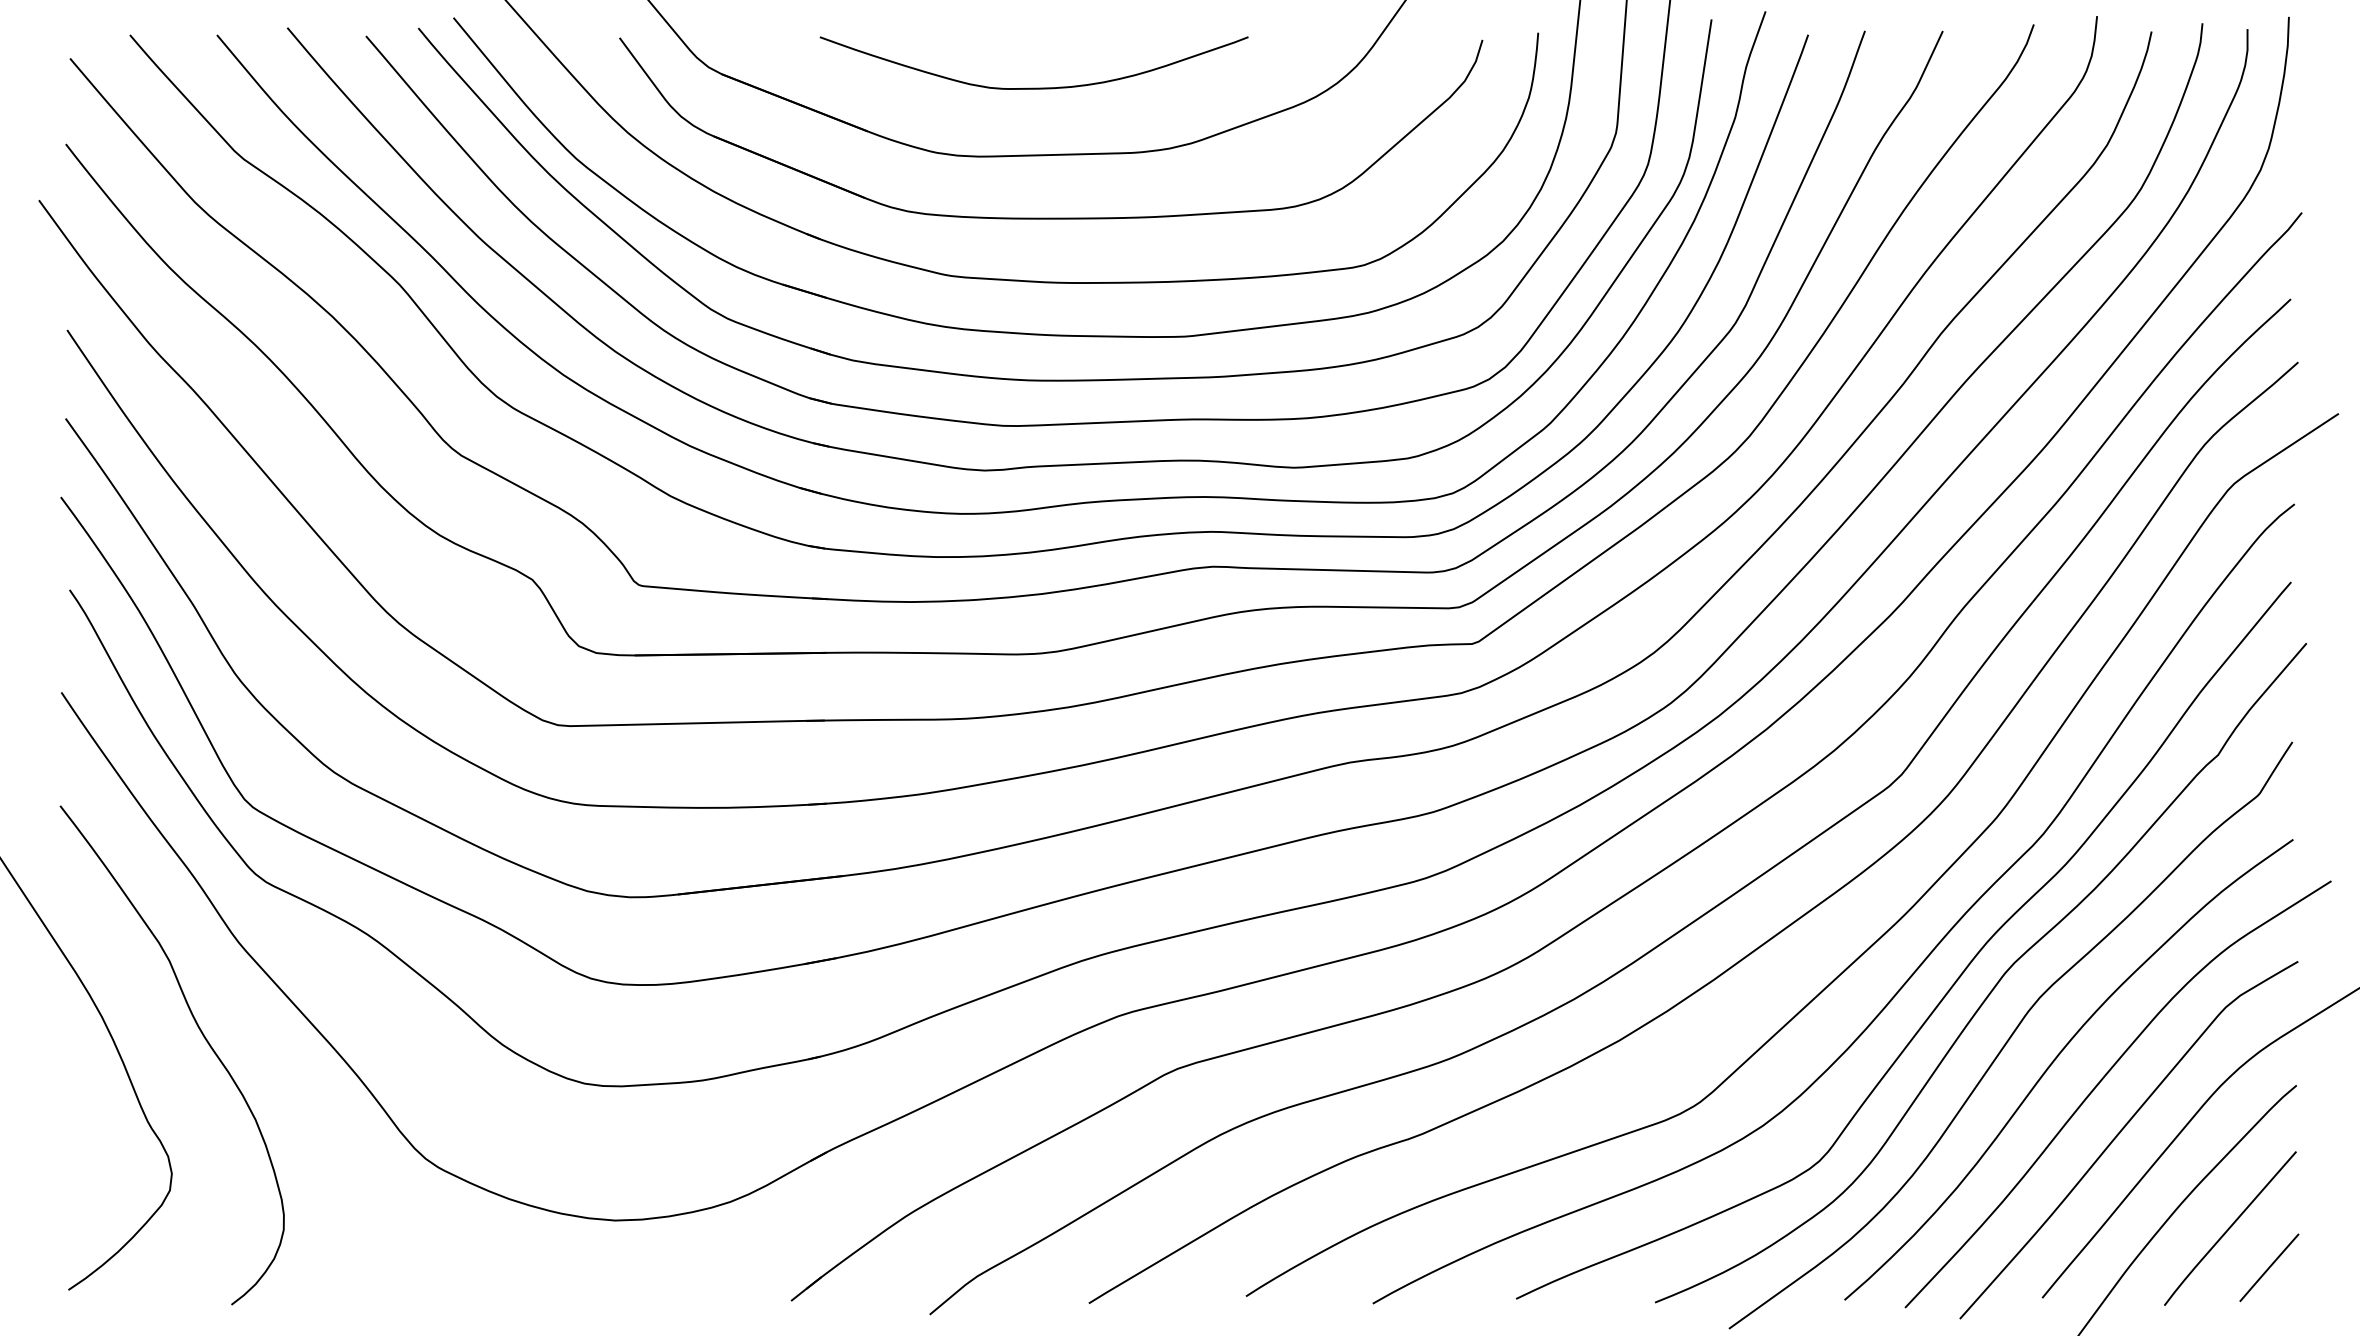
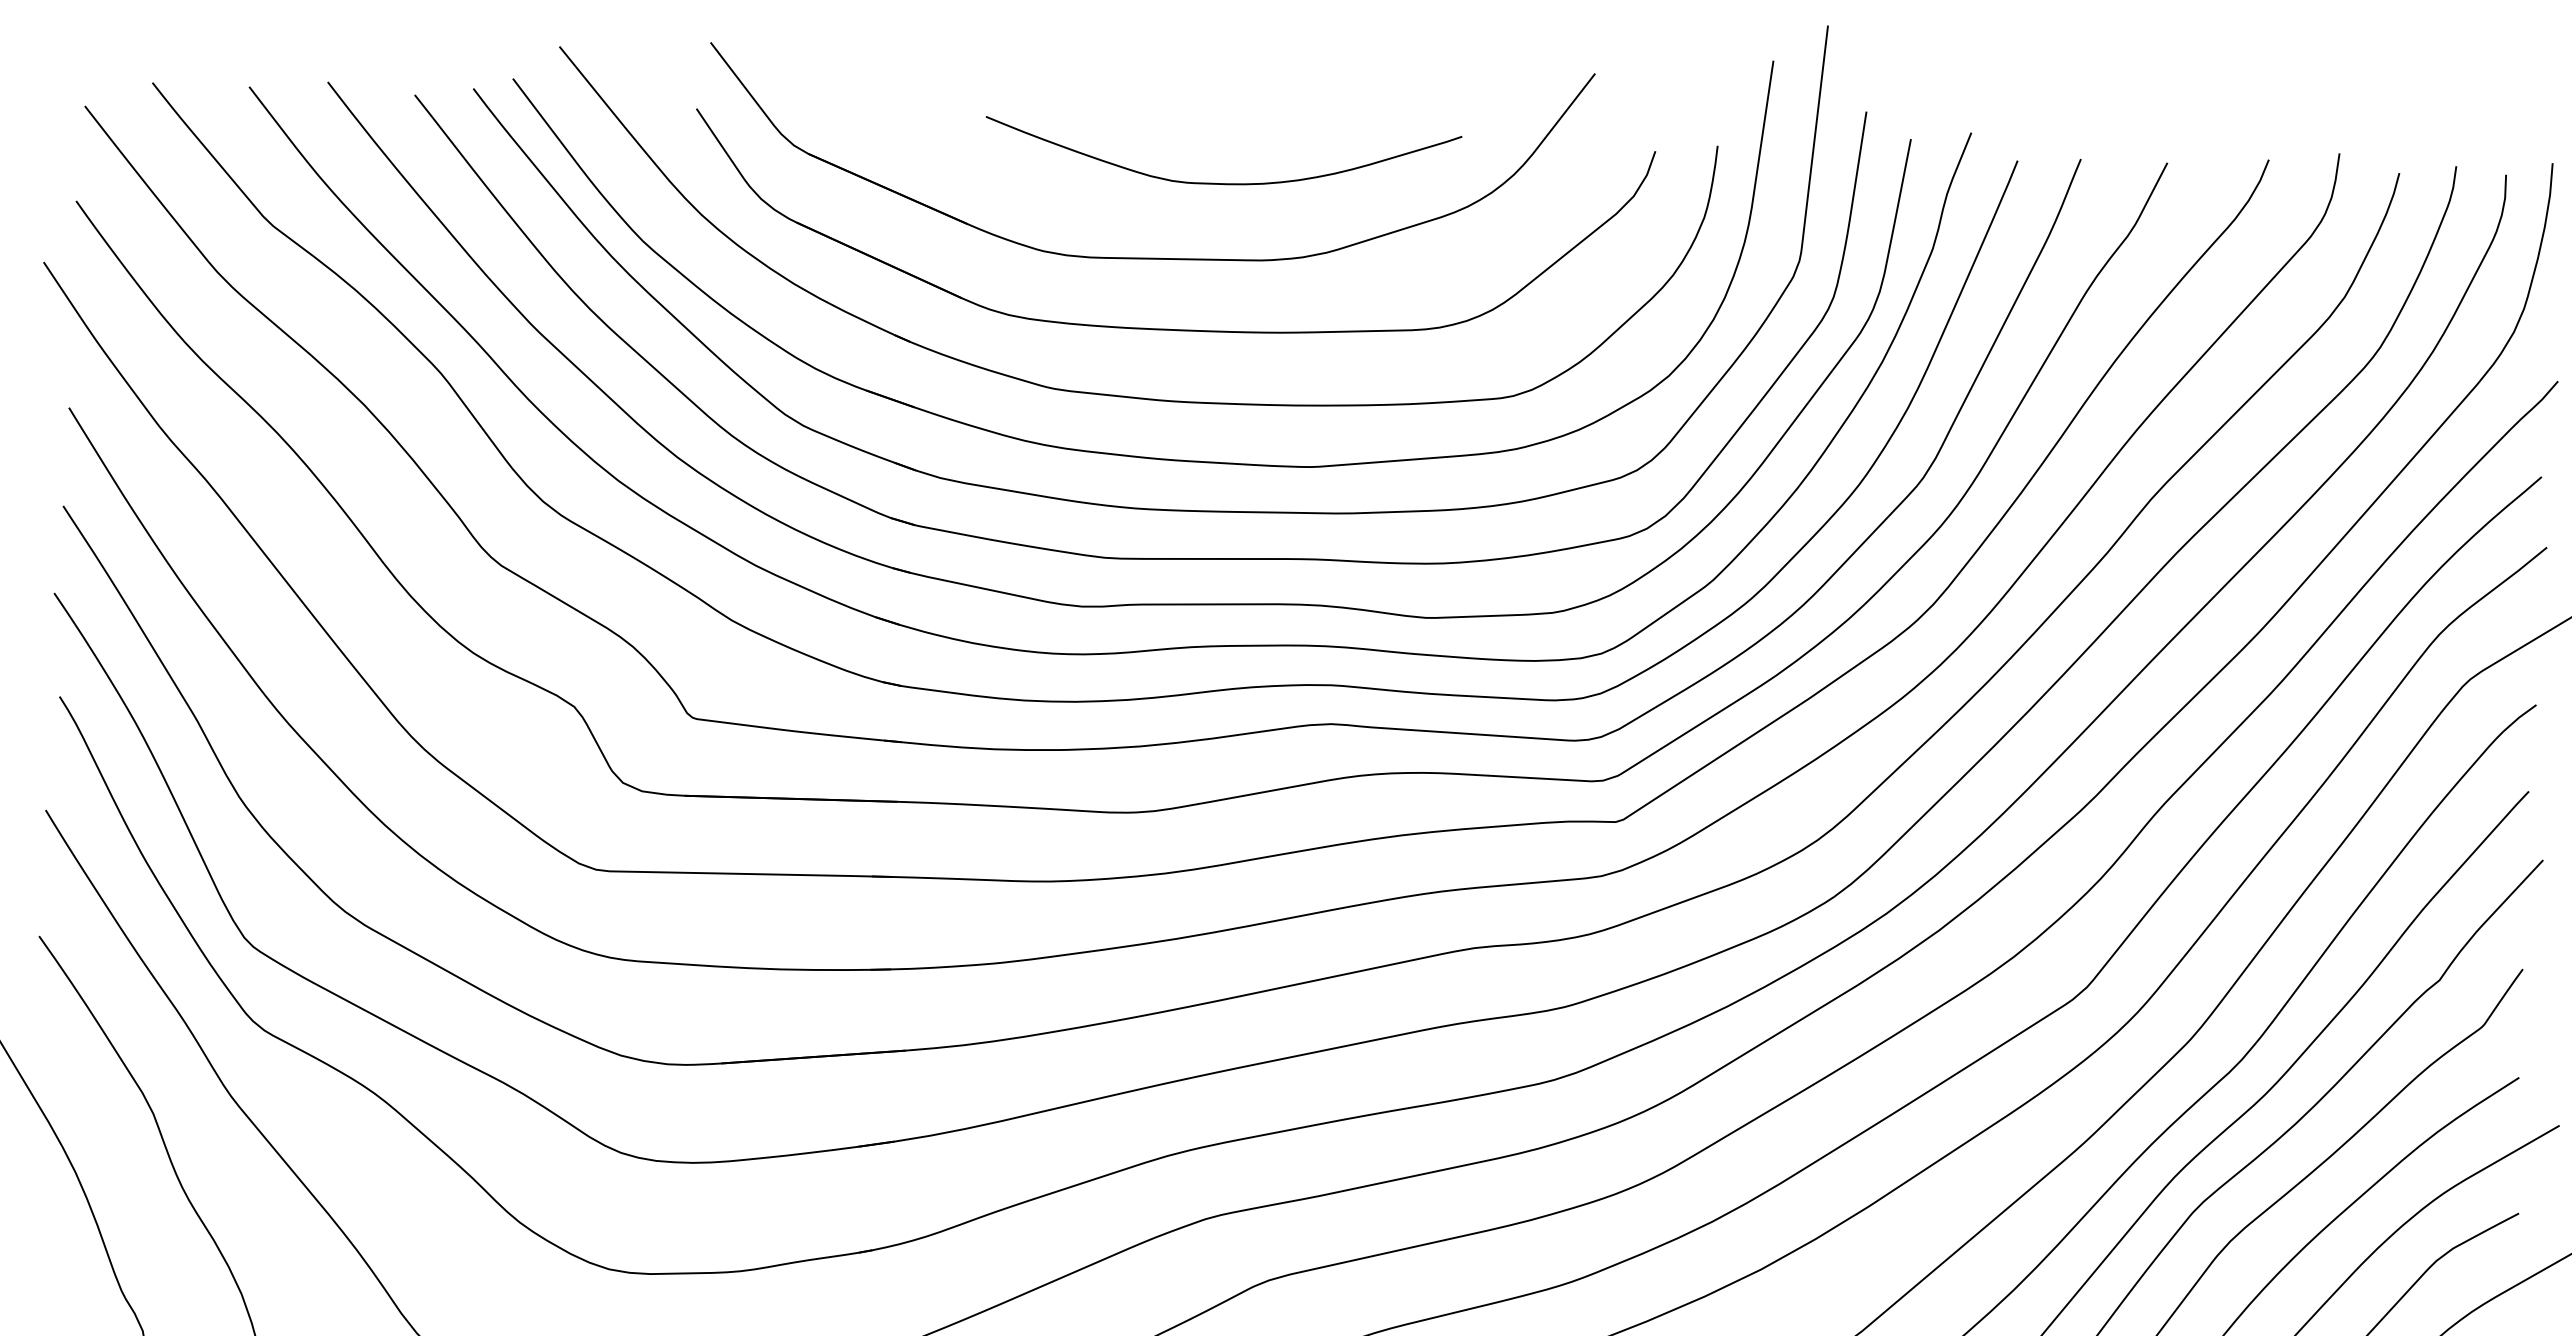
curve: (1033, 87) -> (1221, 182), moved

